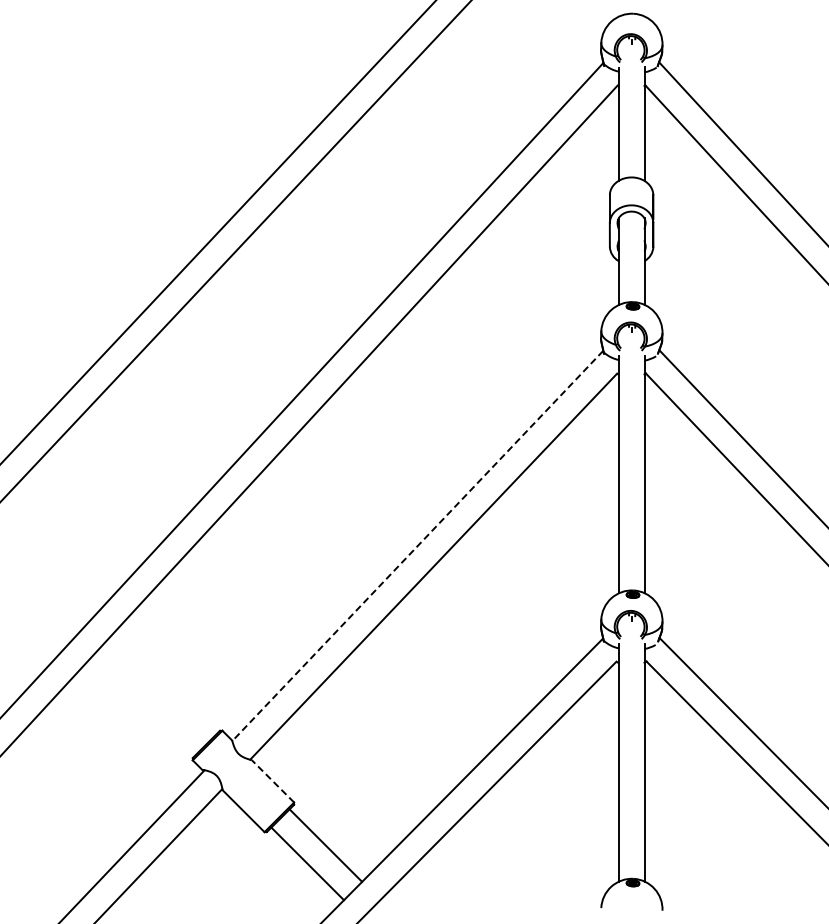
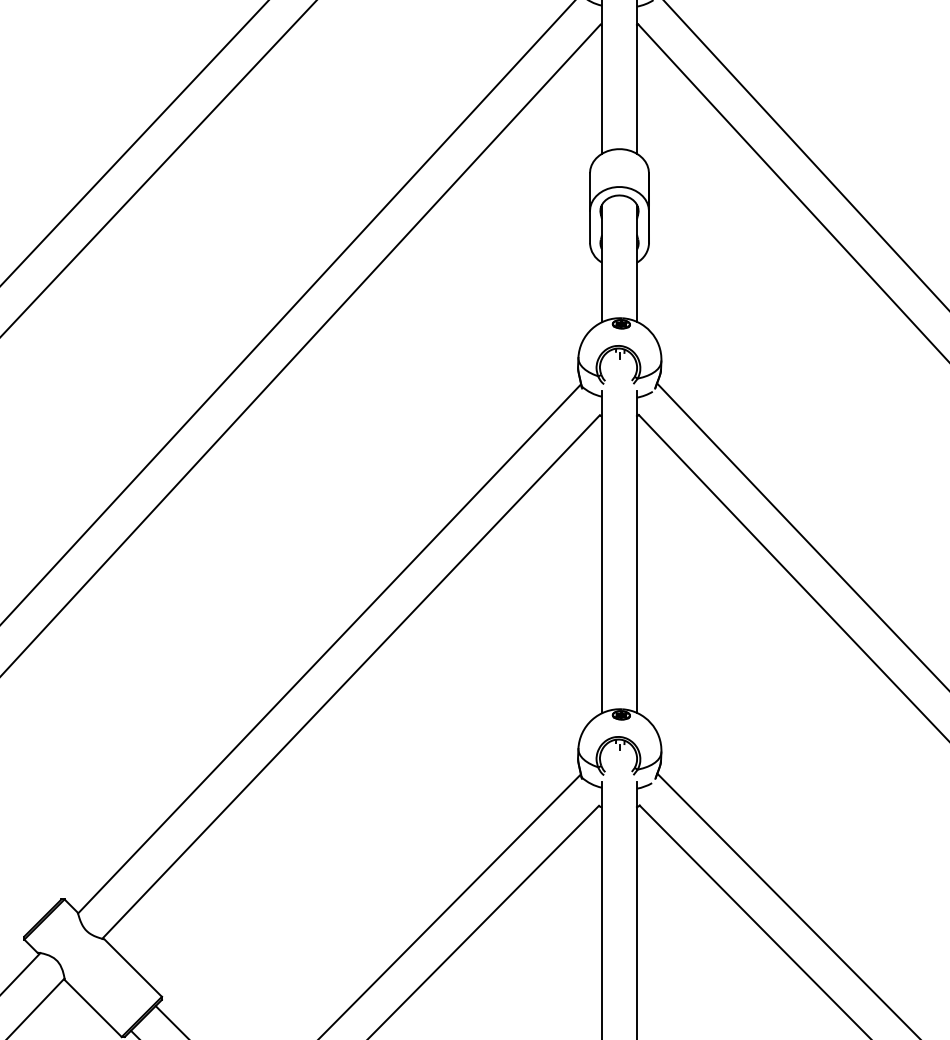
line: (417, 546) -> (329, 649), dashed -> solid
line: (273, 781) -> (133, 968), dashed -> solid

